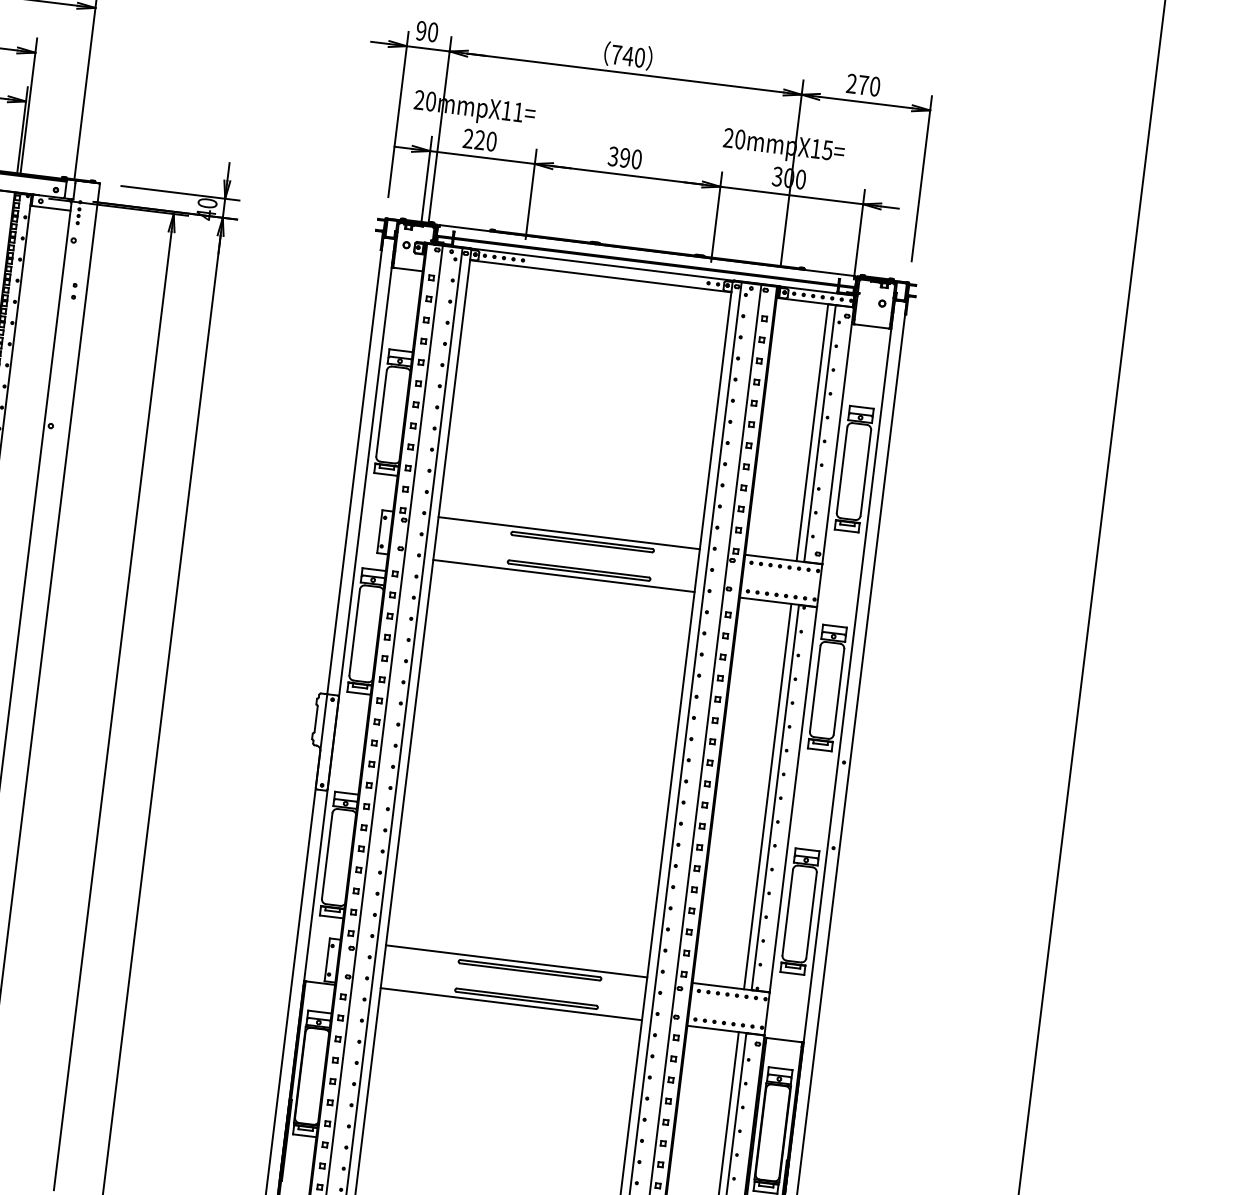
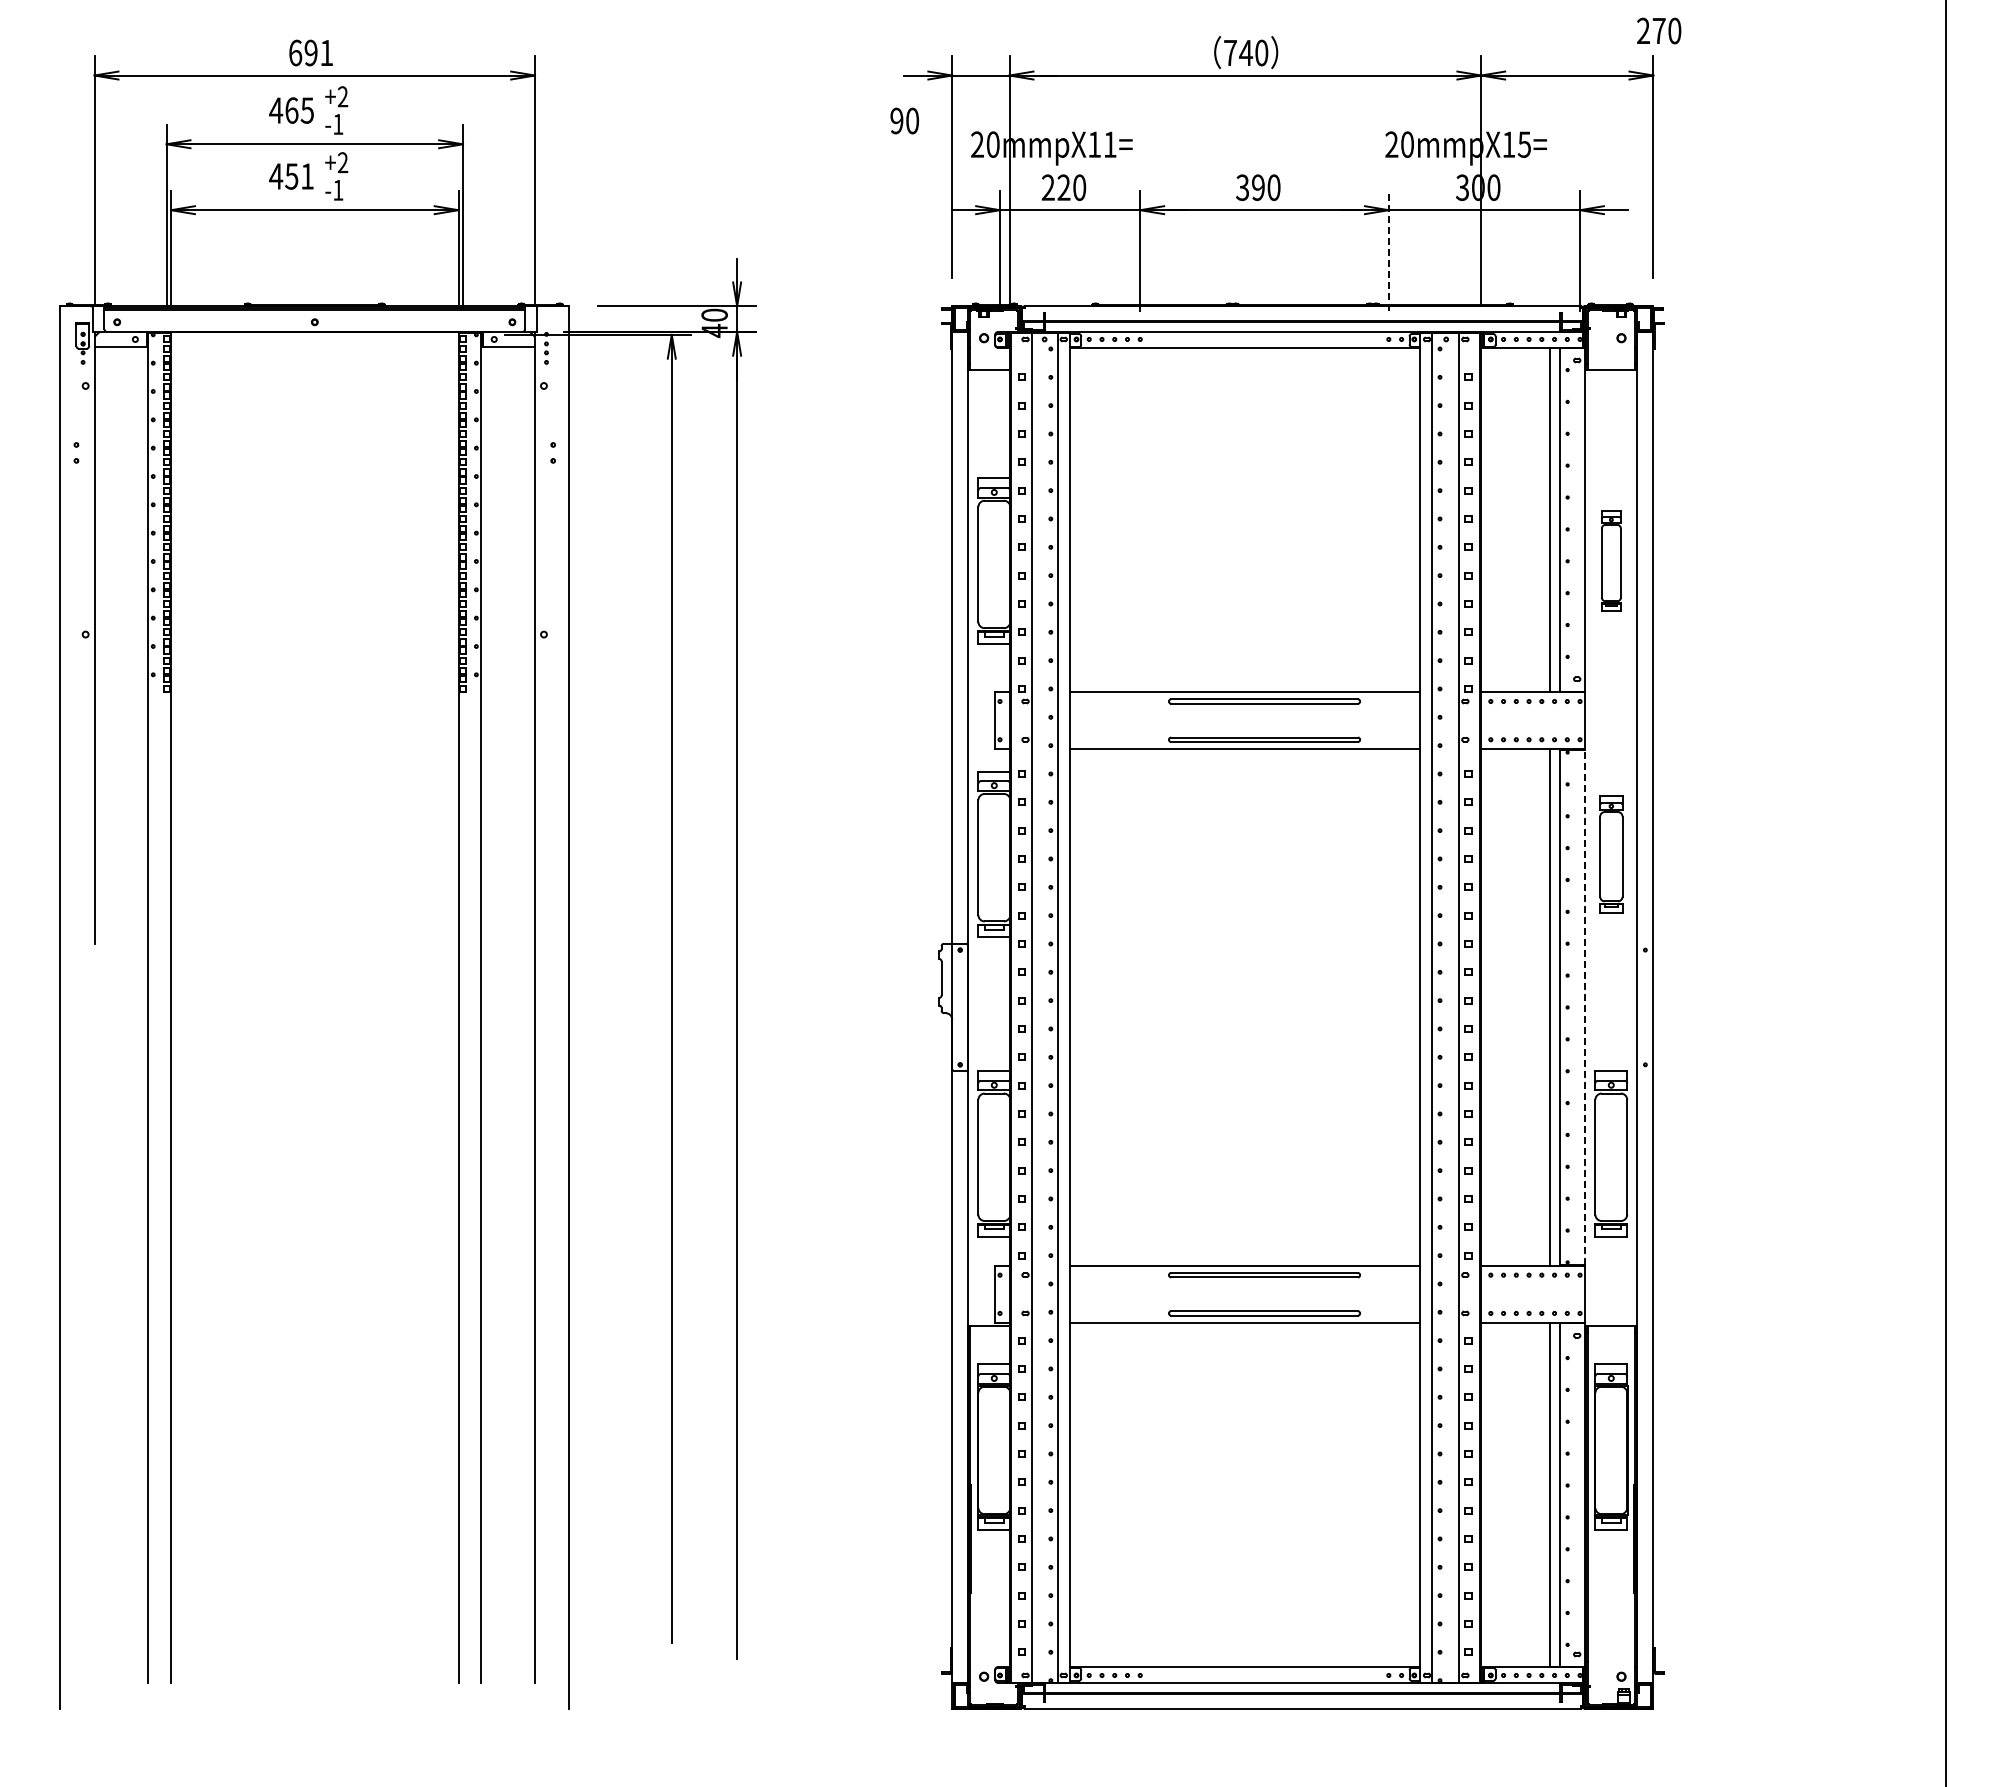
text: (427, 31) -> (904, 120), moved
text: (863, 84) -> (1659, 30), moved
line: (716, 216) -> (1388, 250), solid -> dashed
part: (854, 468) -> (1611, 560), size x0.6
part: (827, 688) -> (1611, 854), size x0.7
line: (793, 799) -> (1584, 1007), solid -> dashed

